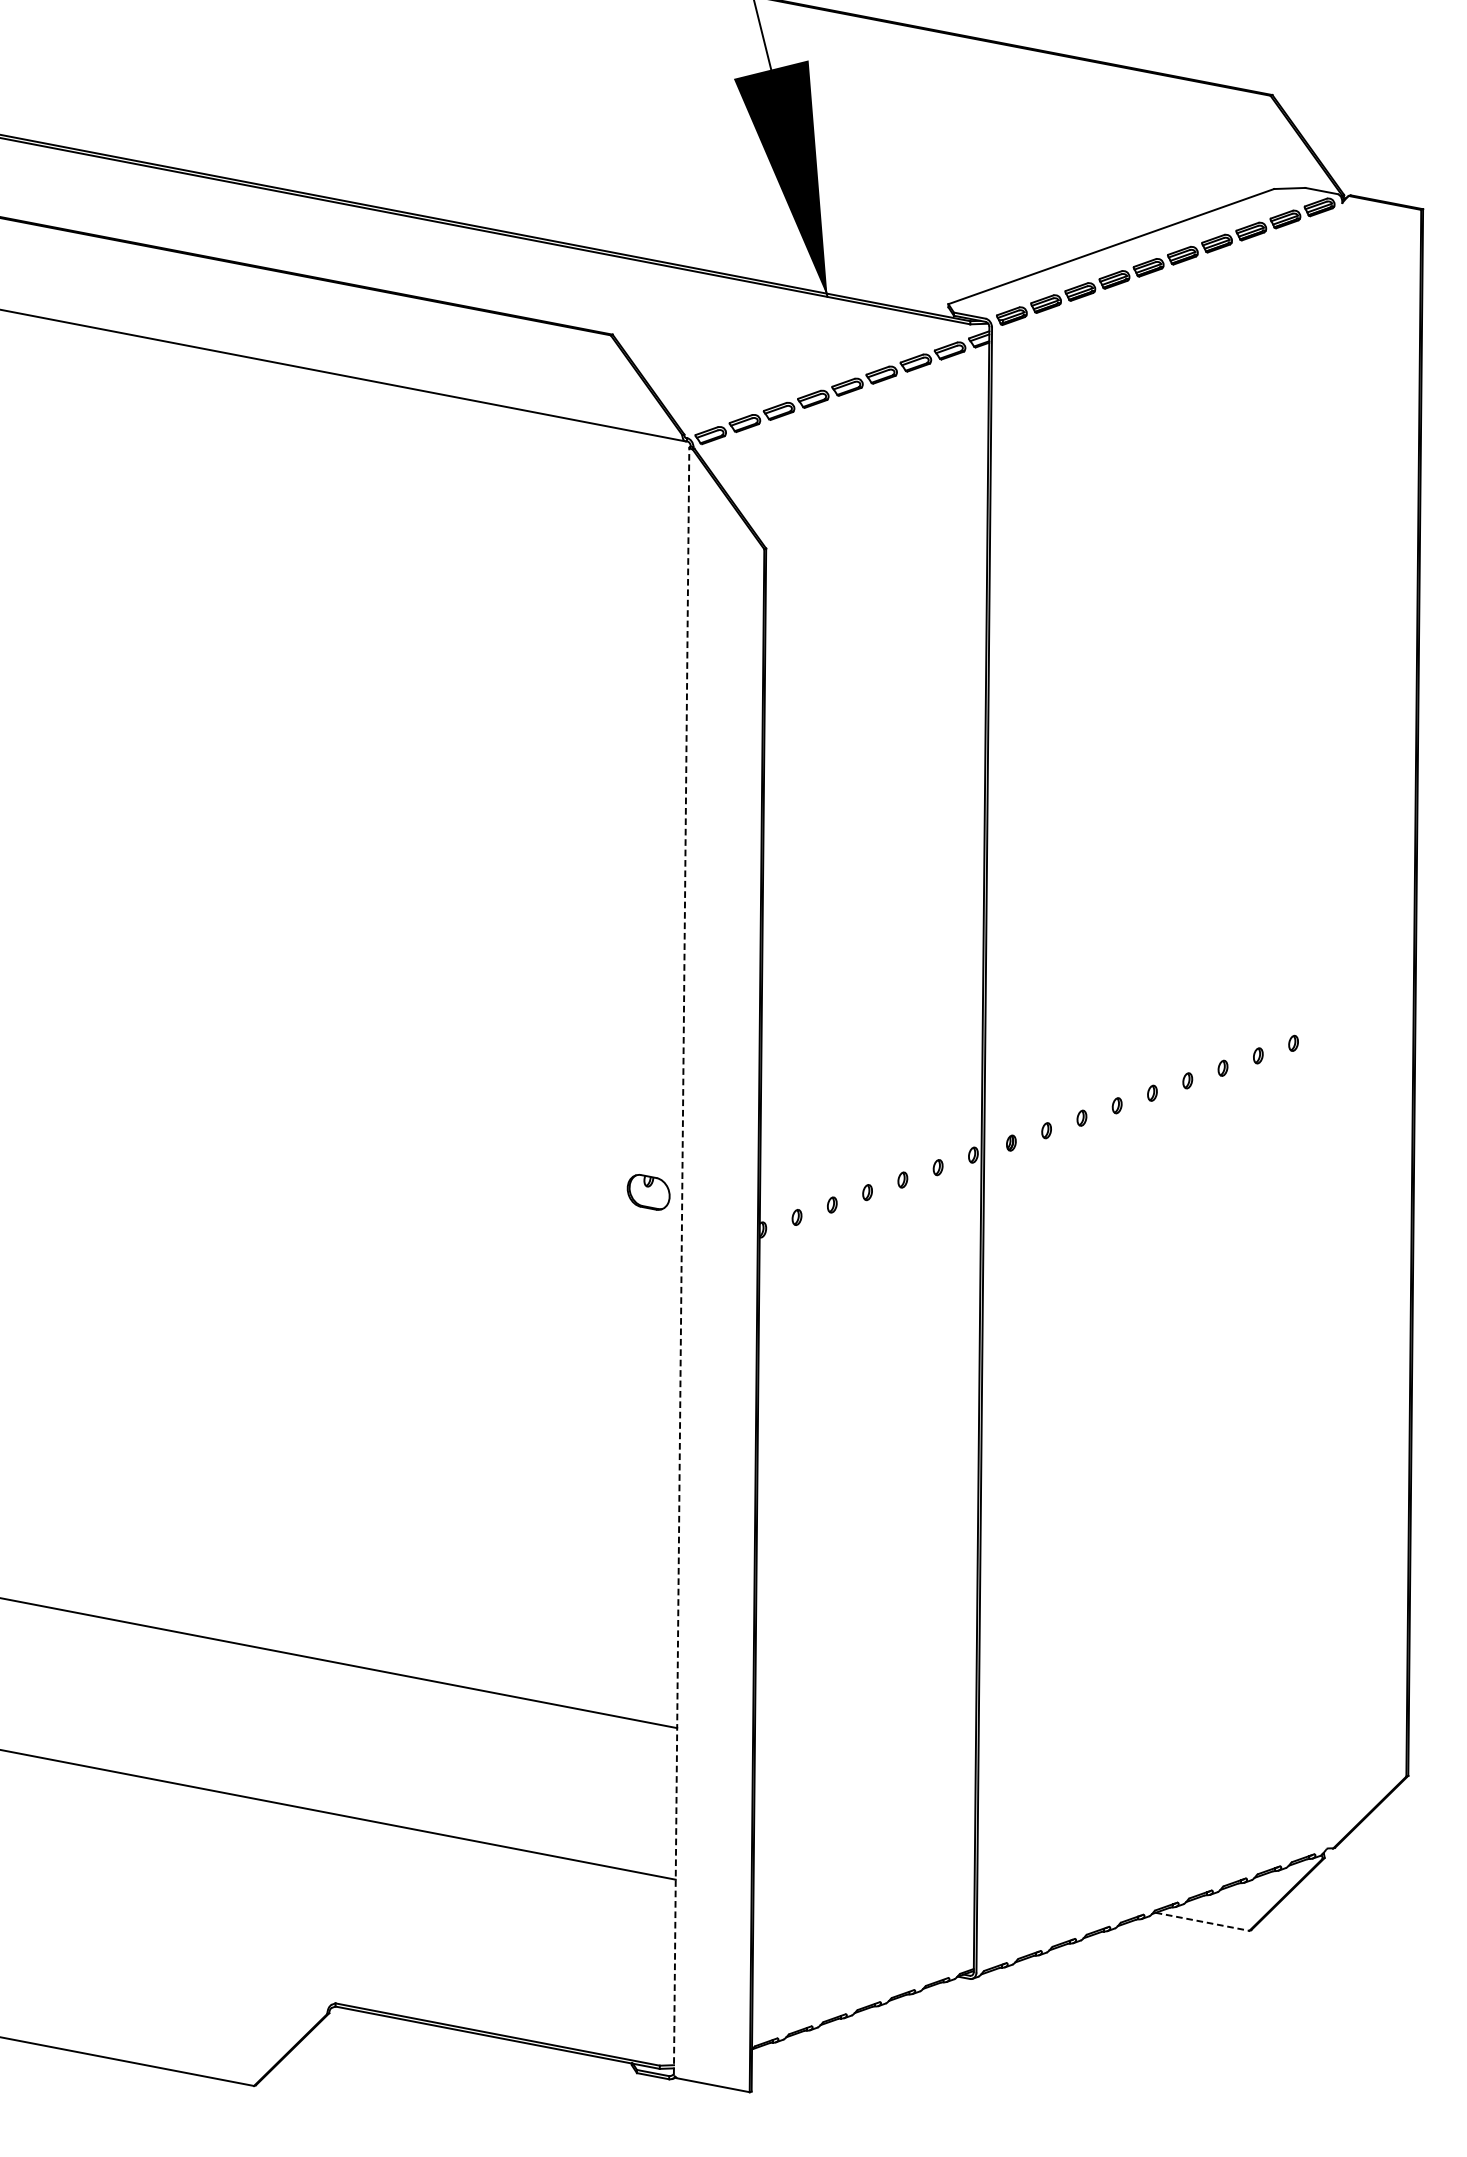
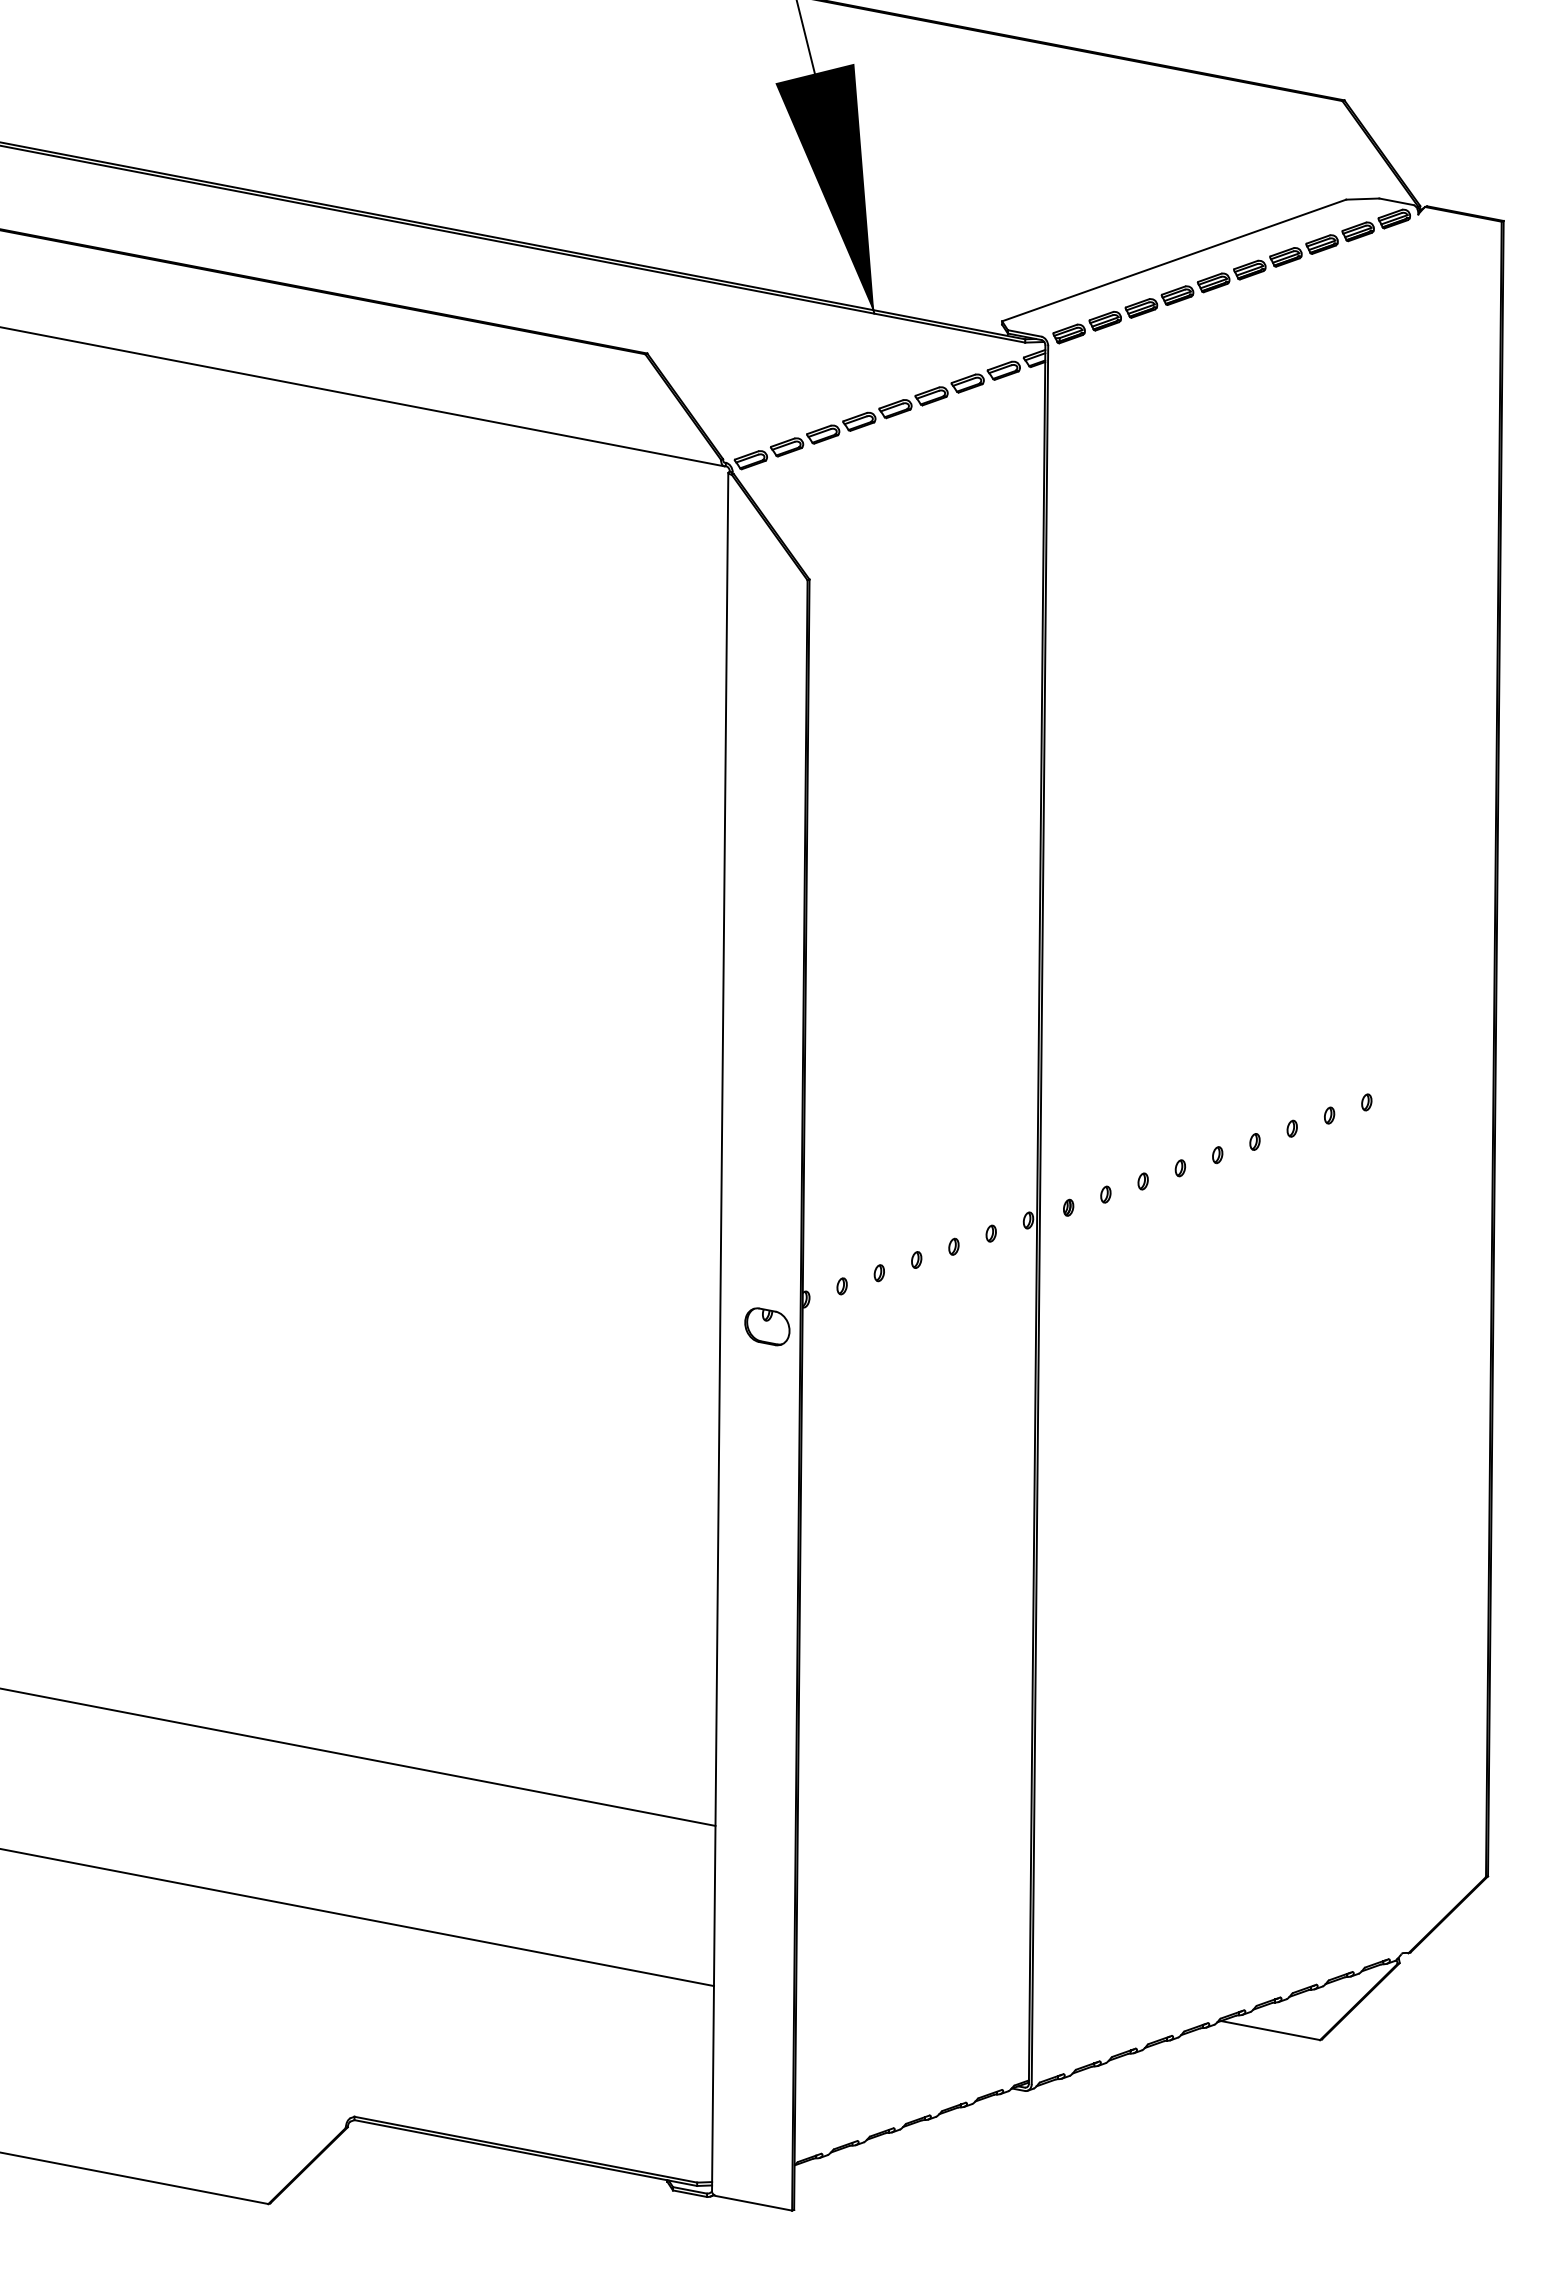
part: (648, 1192) -> (767, 1326), moved
line: (681, 1260) -> (720, 1331), dashed -> solid
line: (1203, 1921) -> (1271, 2030), dashed -> solid

